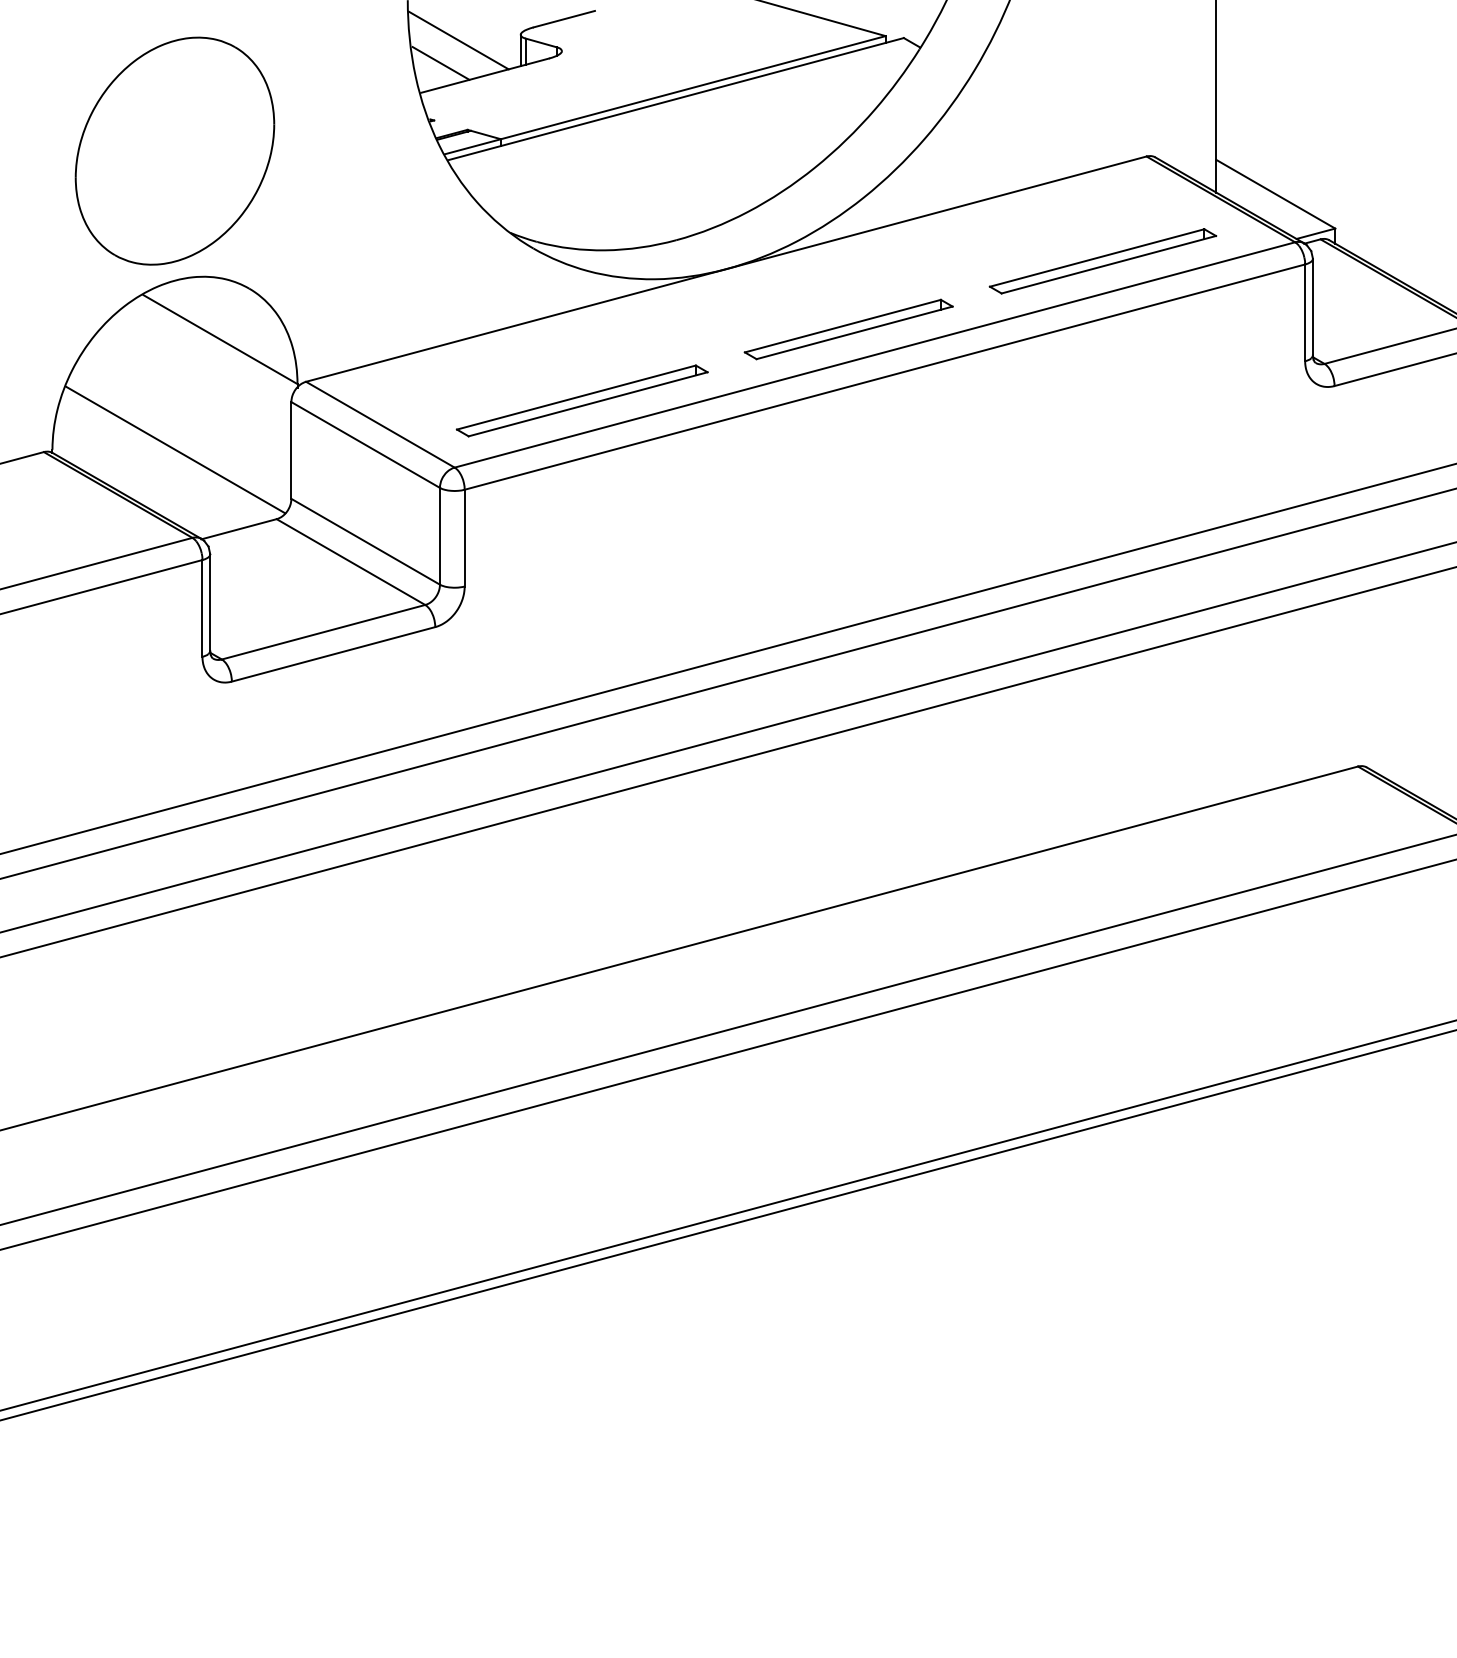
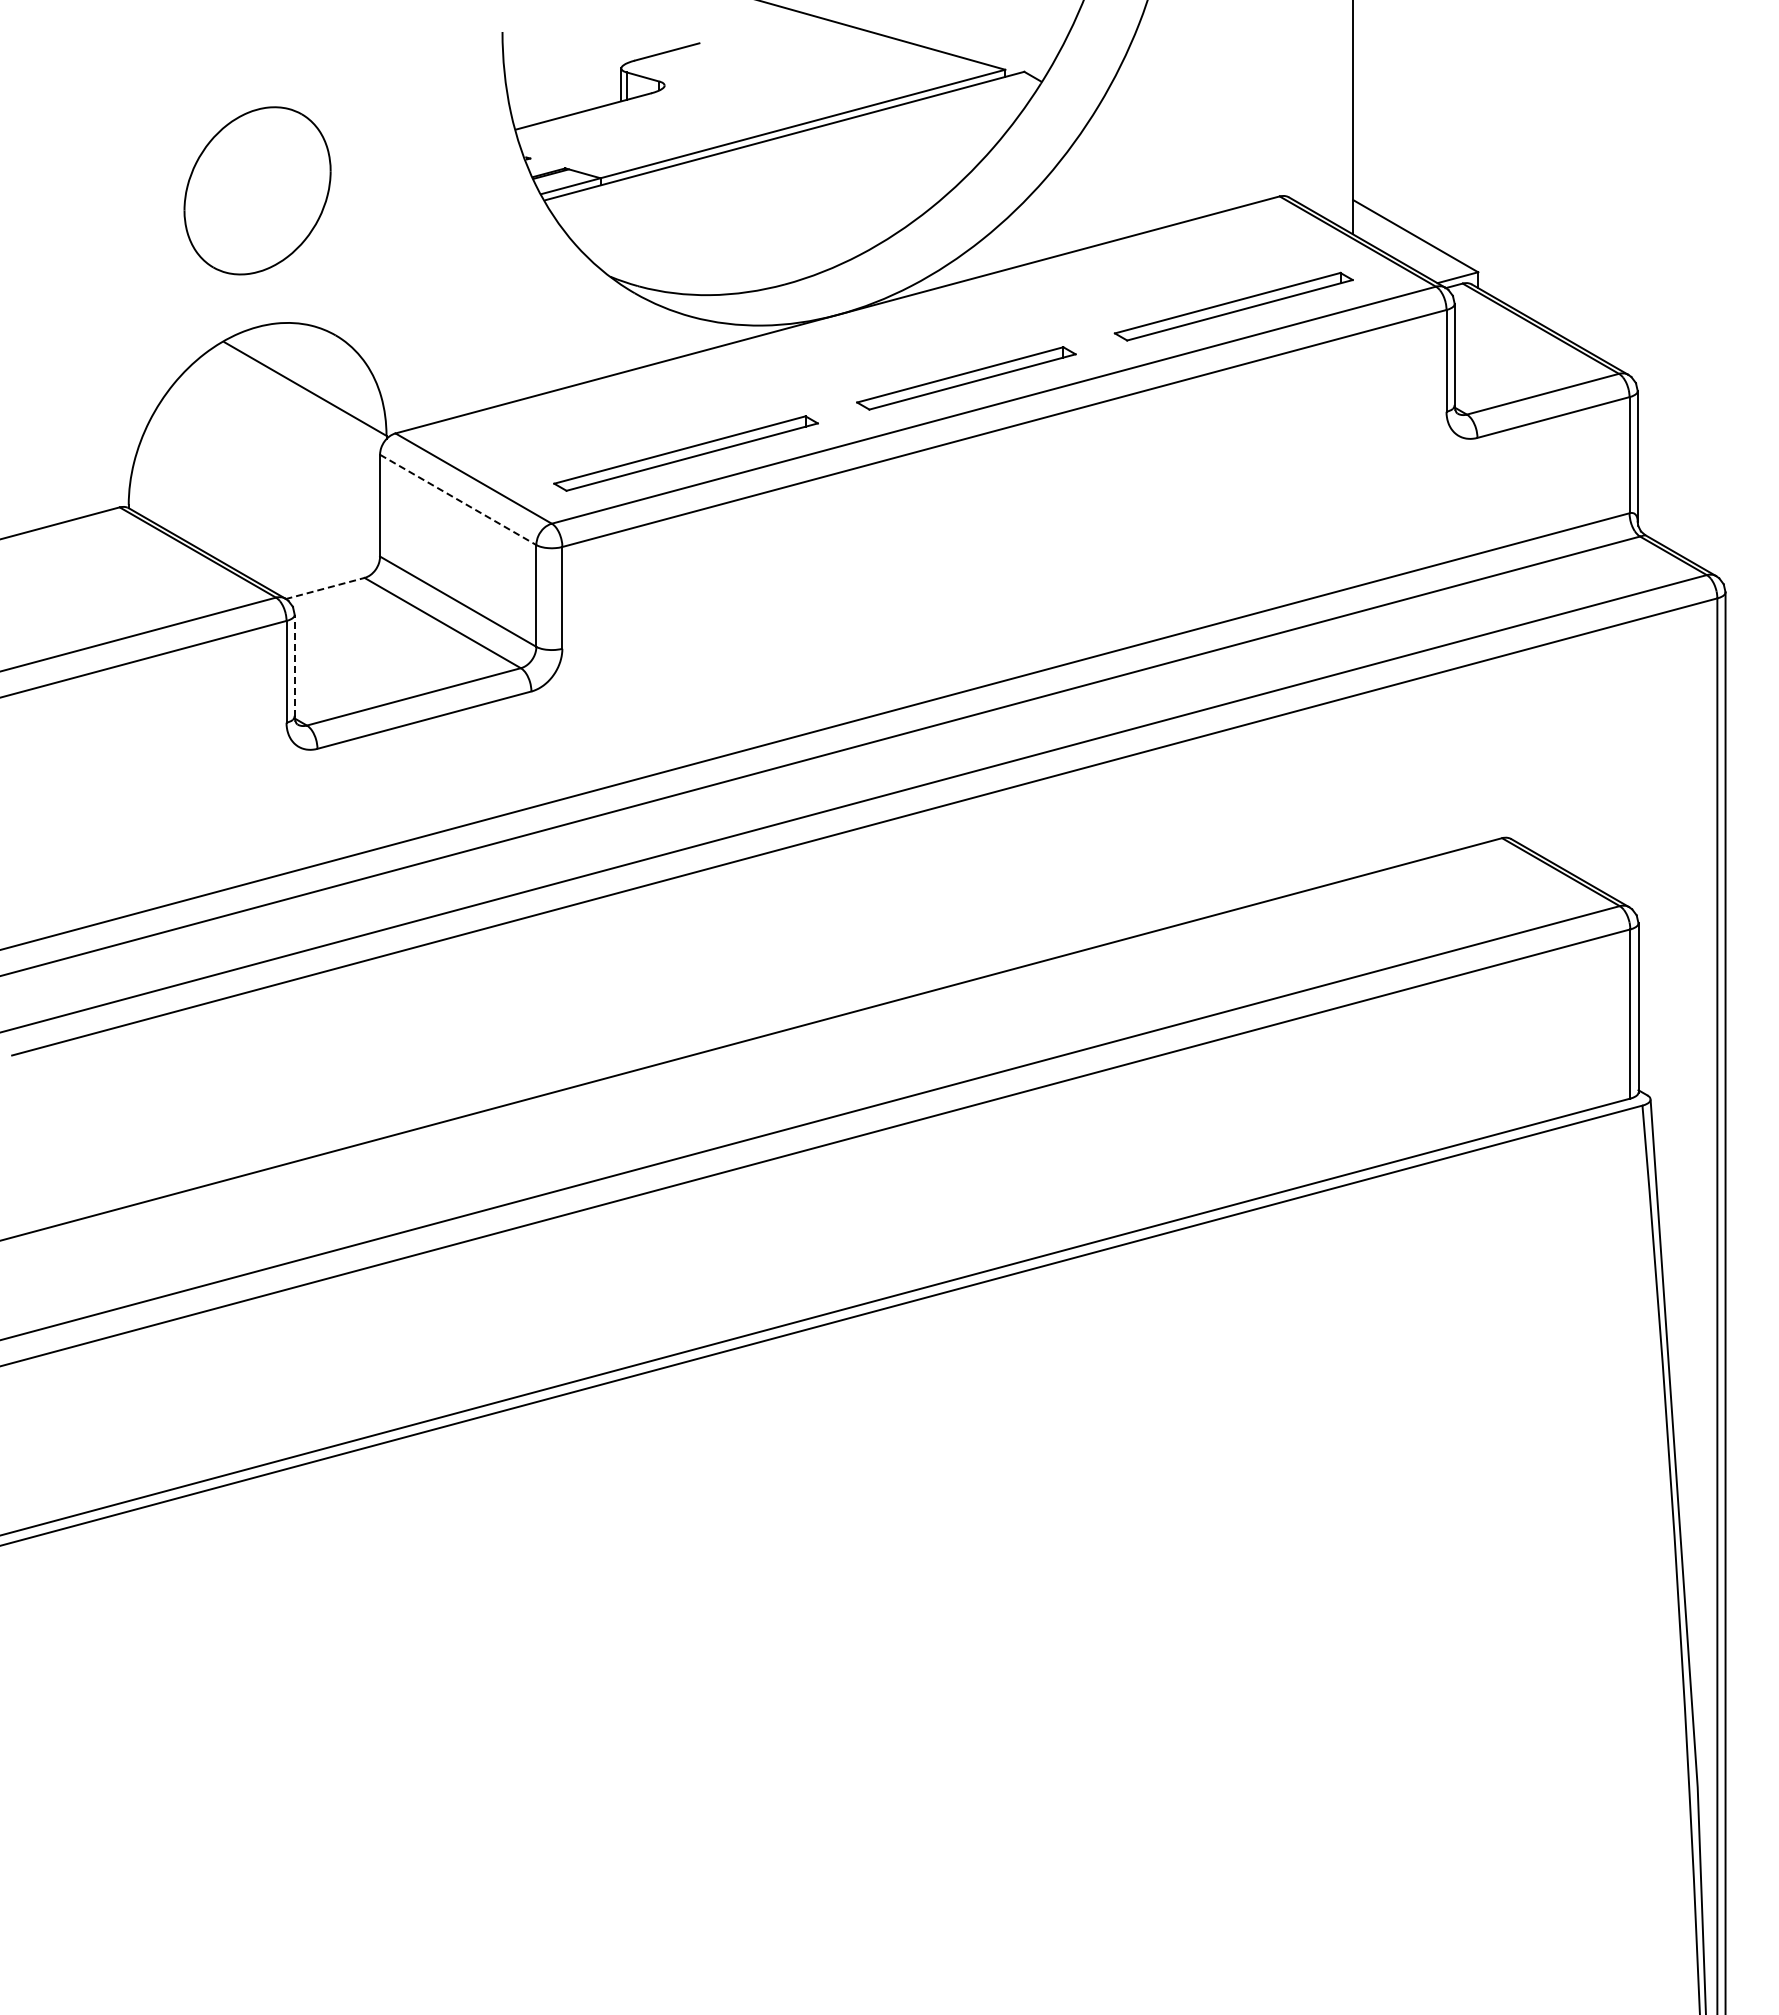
line: (458, 40) -> (555, 74), removed
line: (441, 63) -> (537, 98), removed
part: (174, 150) -> (257, 190), size x0.7
line: (365, 445) -> (458, 500), solid -> dashed
line: (175, 449) -> (258, 504), removed
line: (239, 529) -> (325, 588), solid -> dashed
line: (210, 602) -> (294, 665), solid -> dashed

